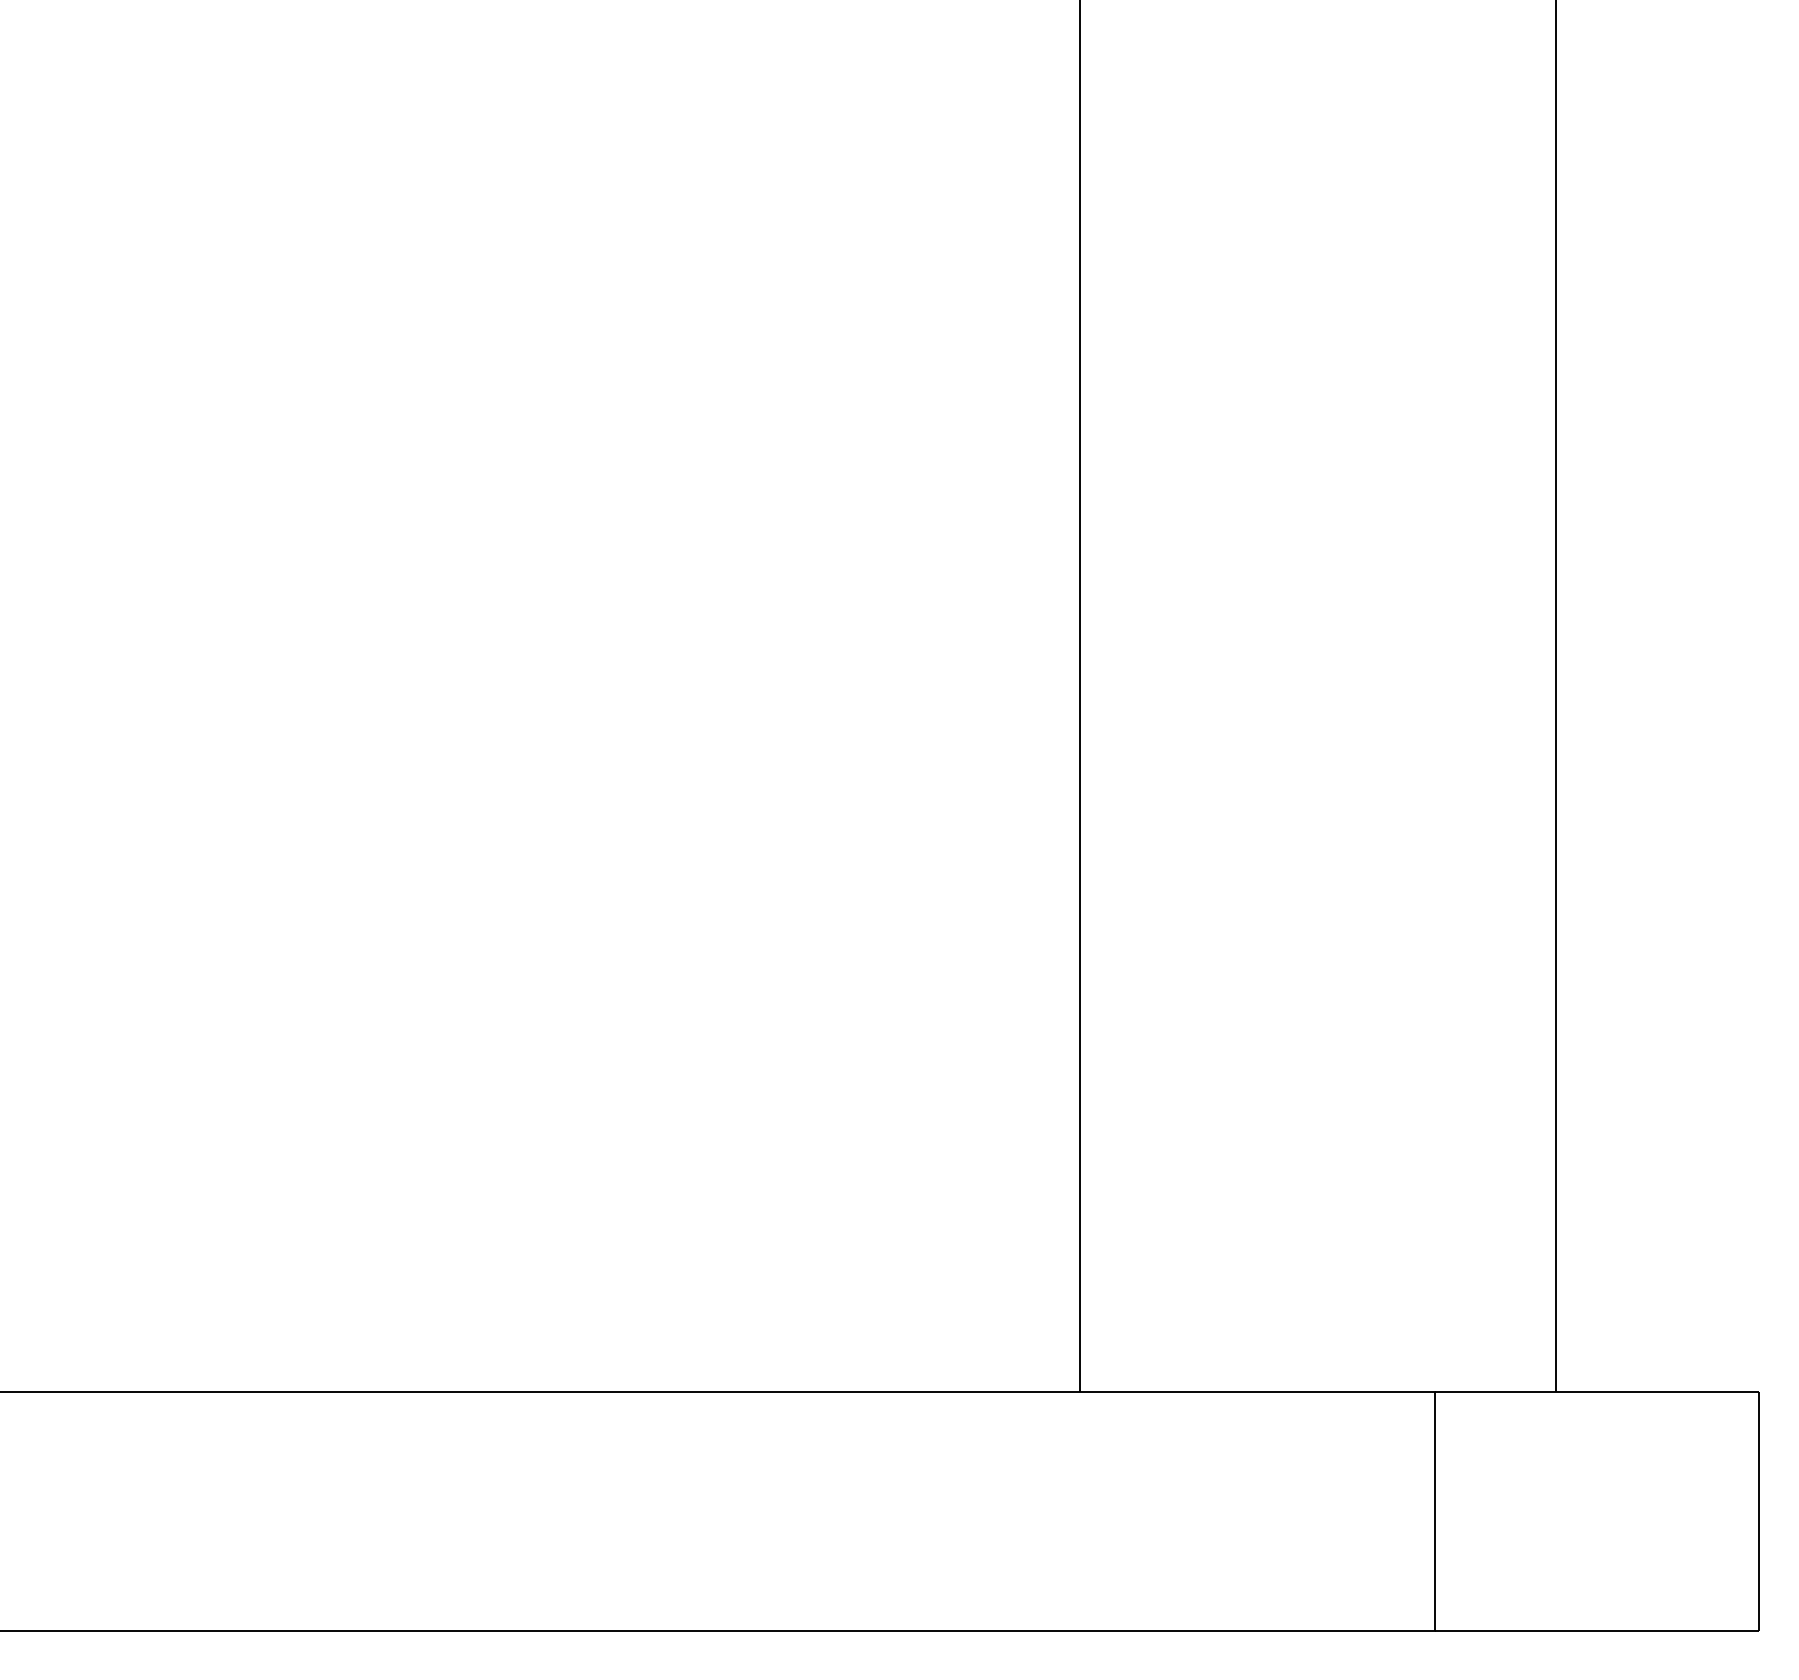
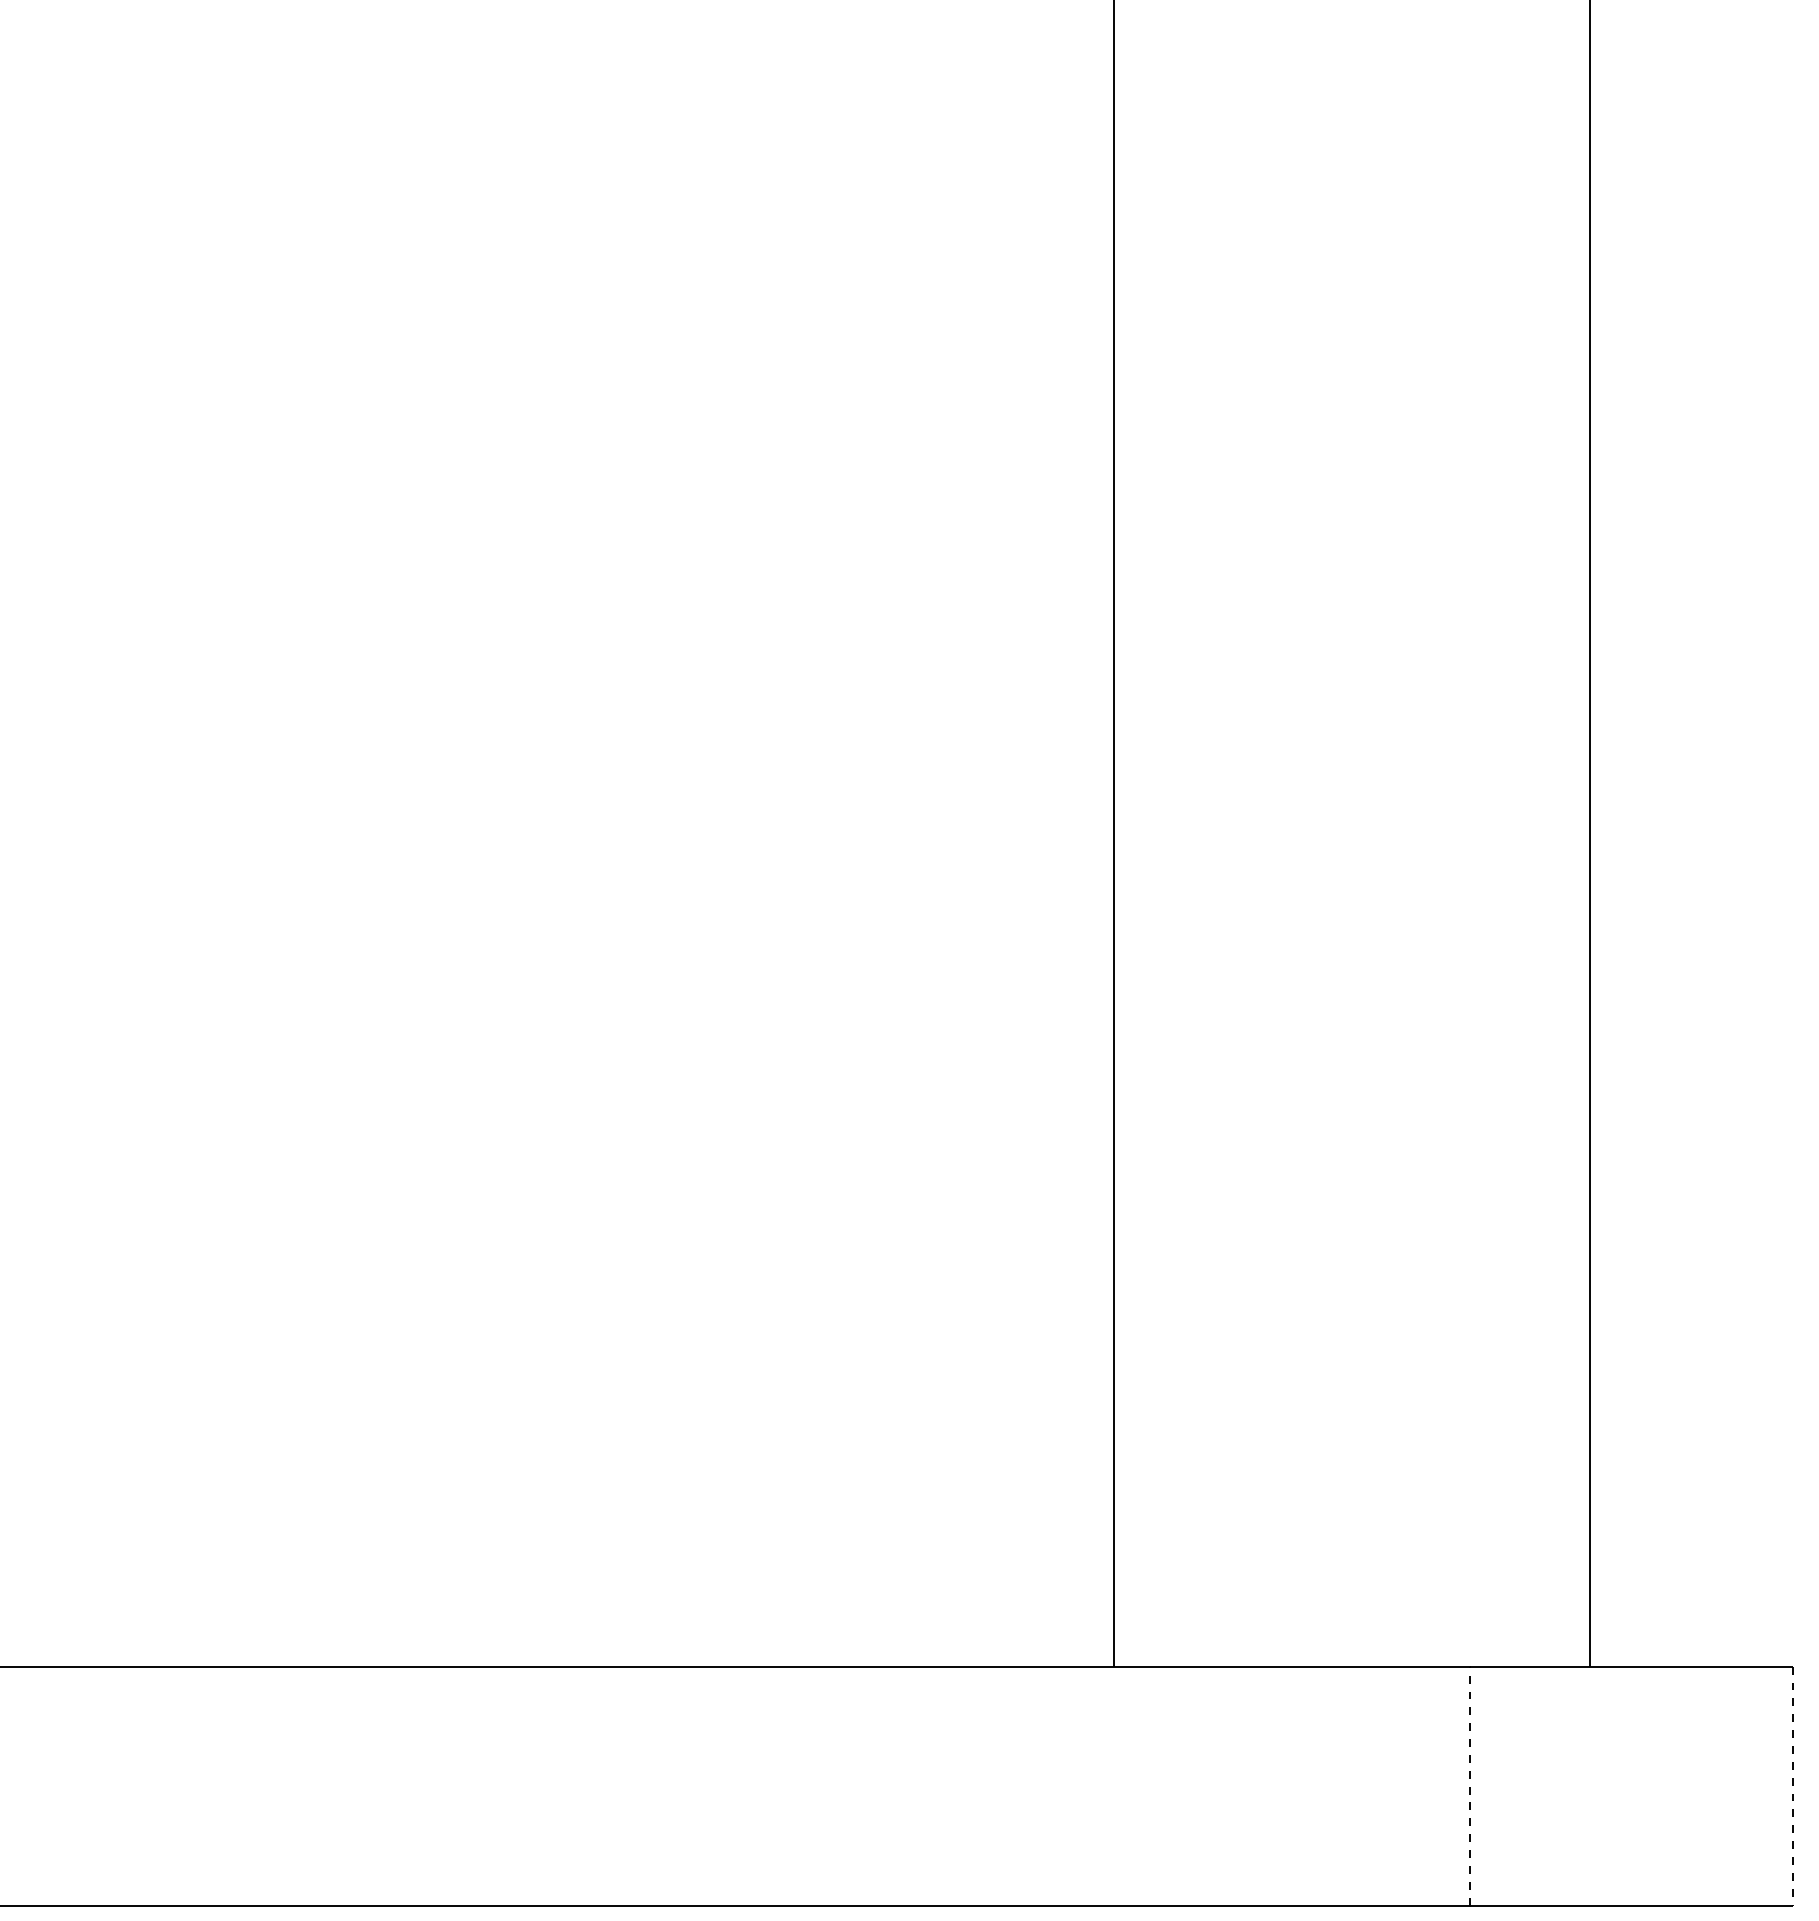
line: (1435, 1510) -> (1469, 1785), solid -> dashed
line: (1759, 1511) -> (1793, 1786), solid -> dashed

